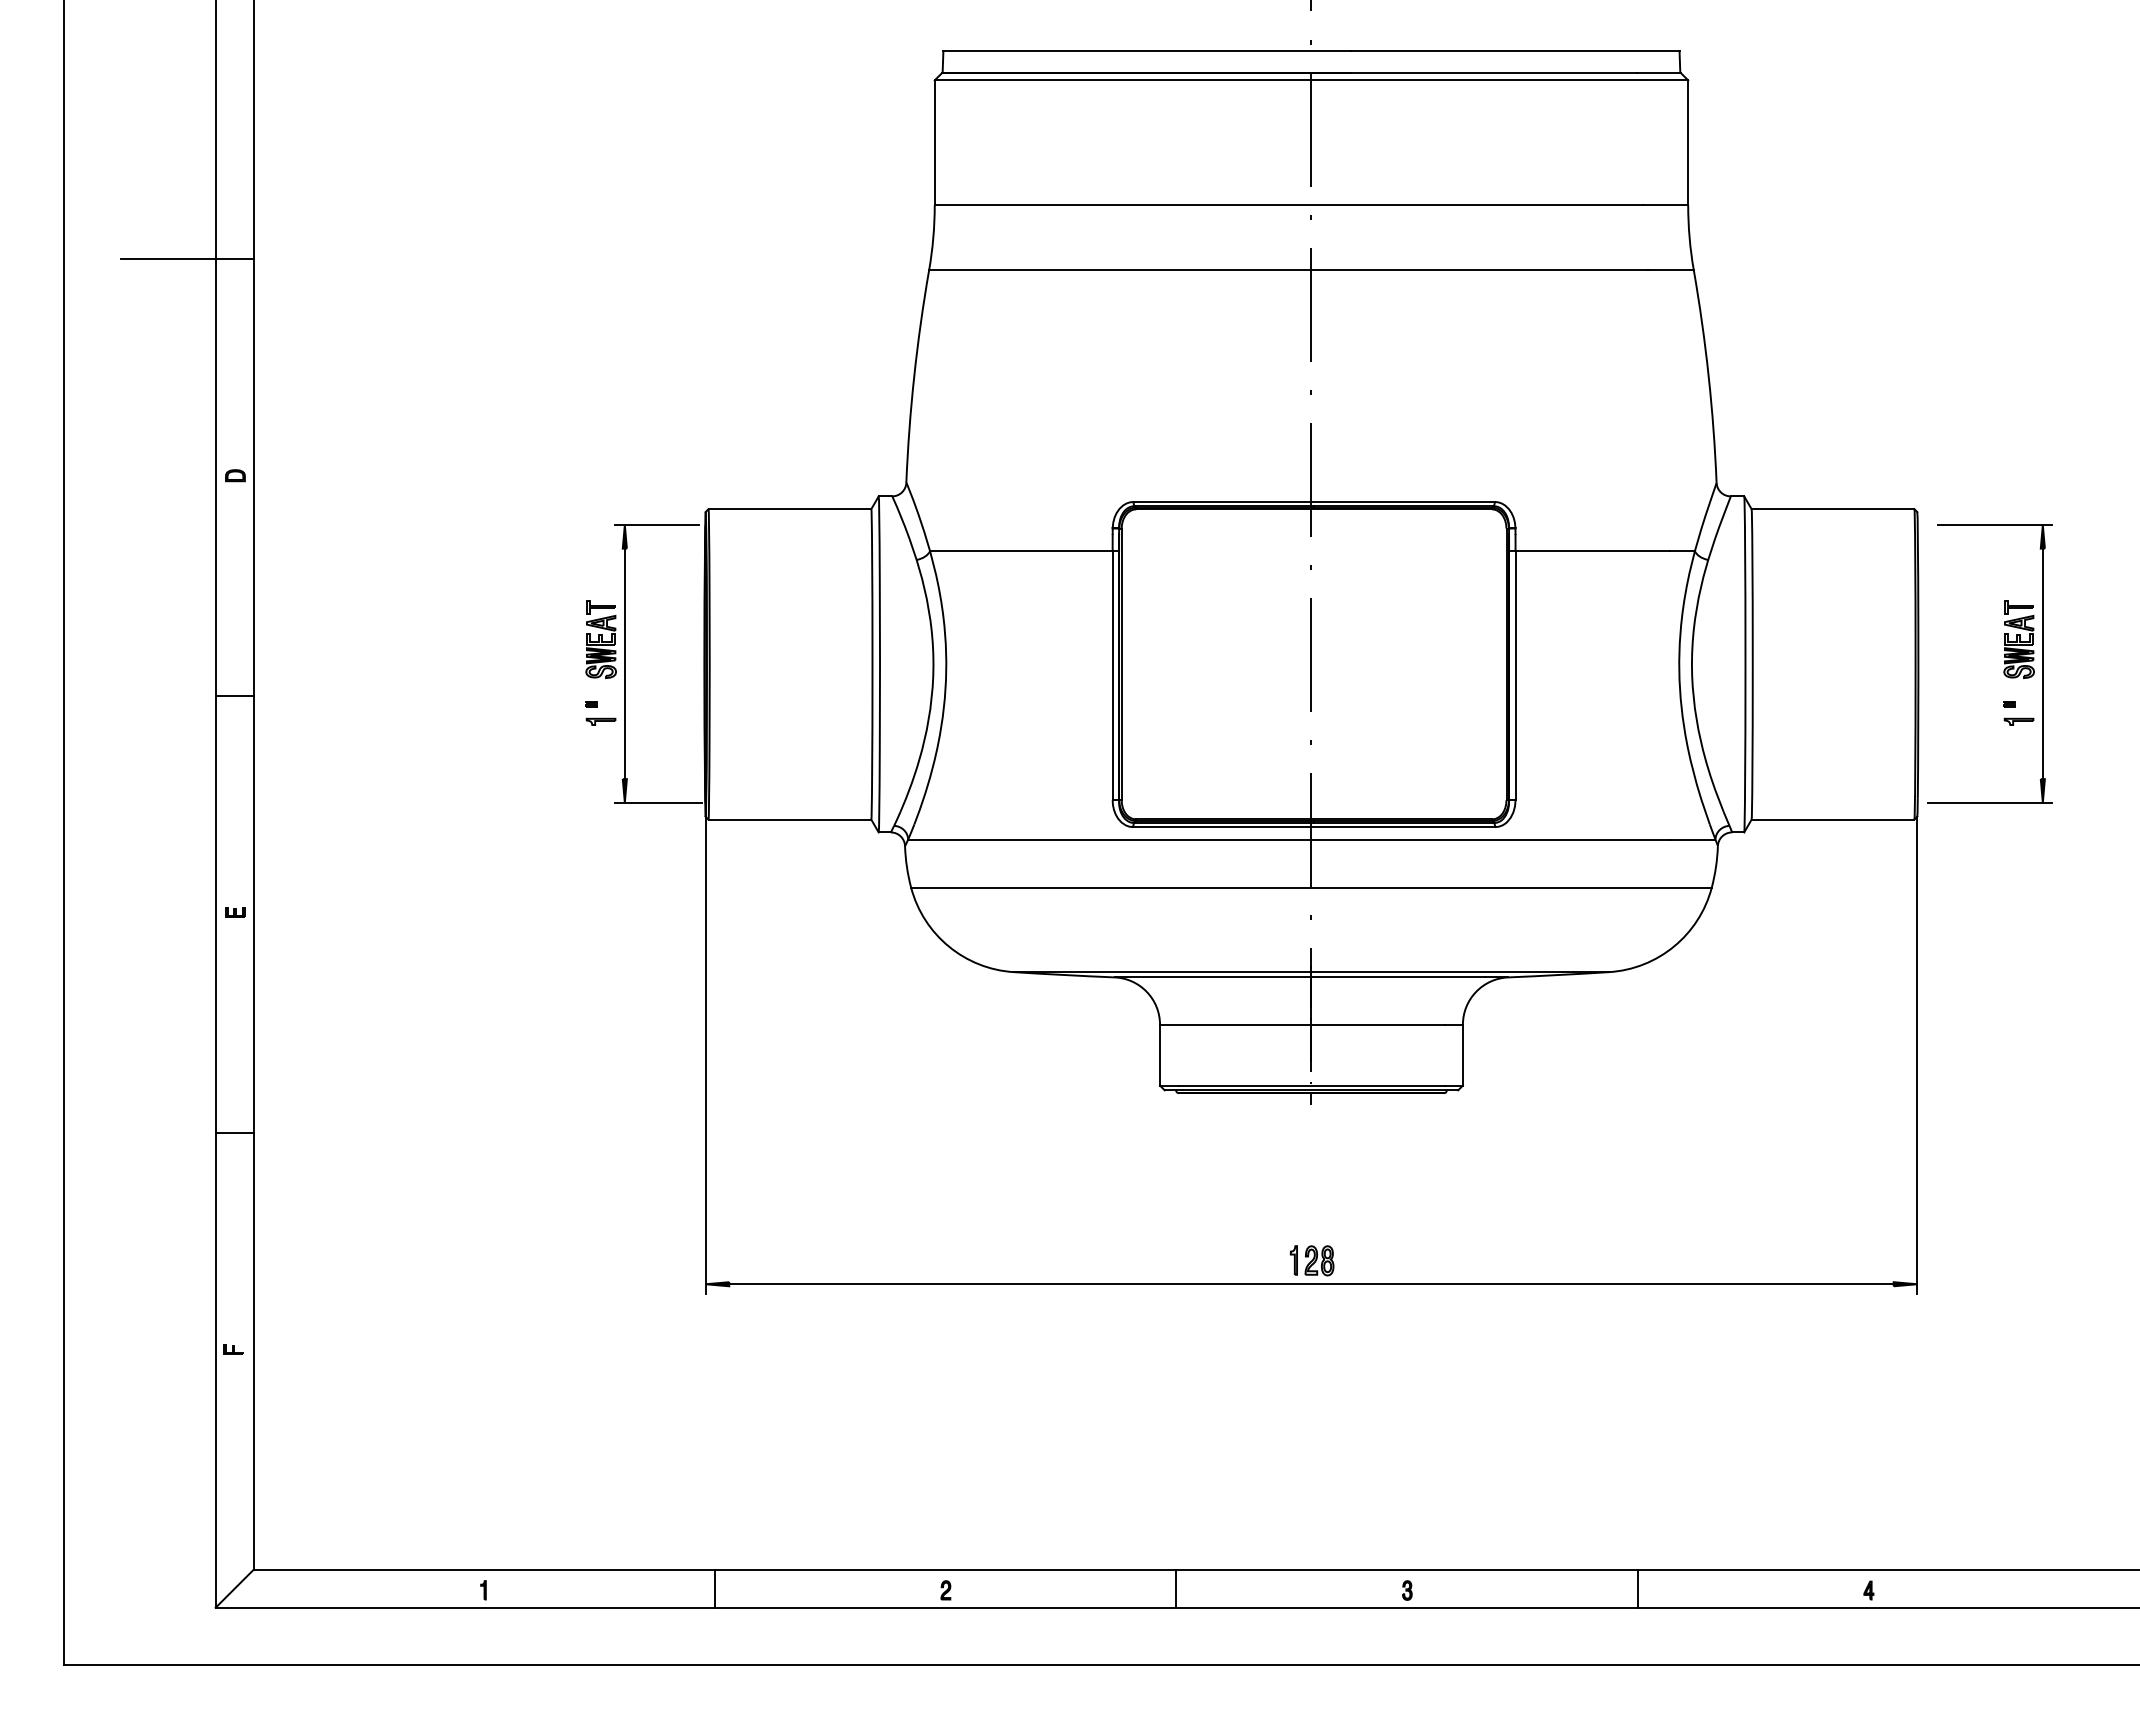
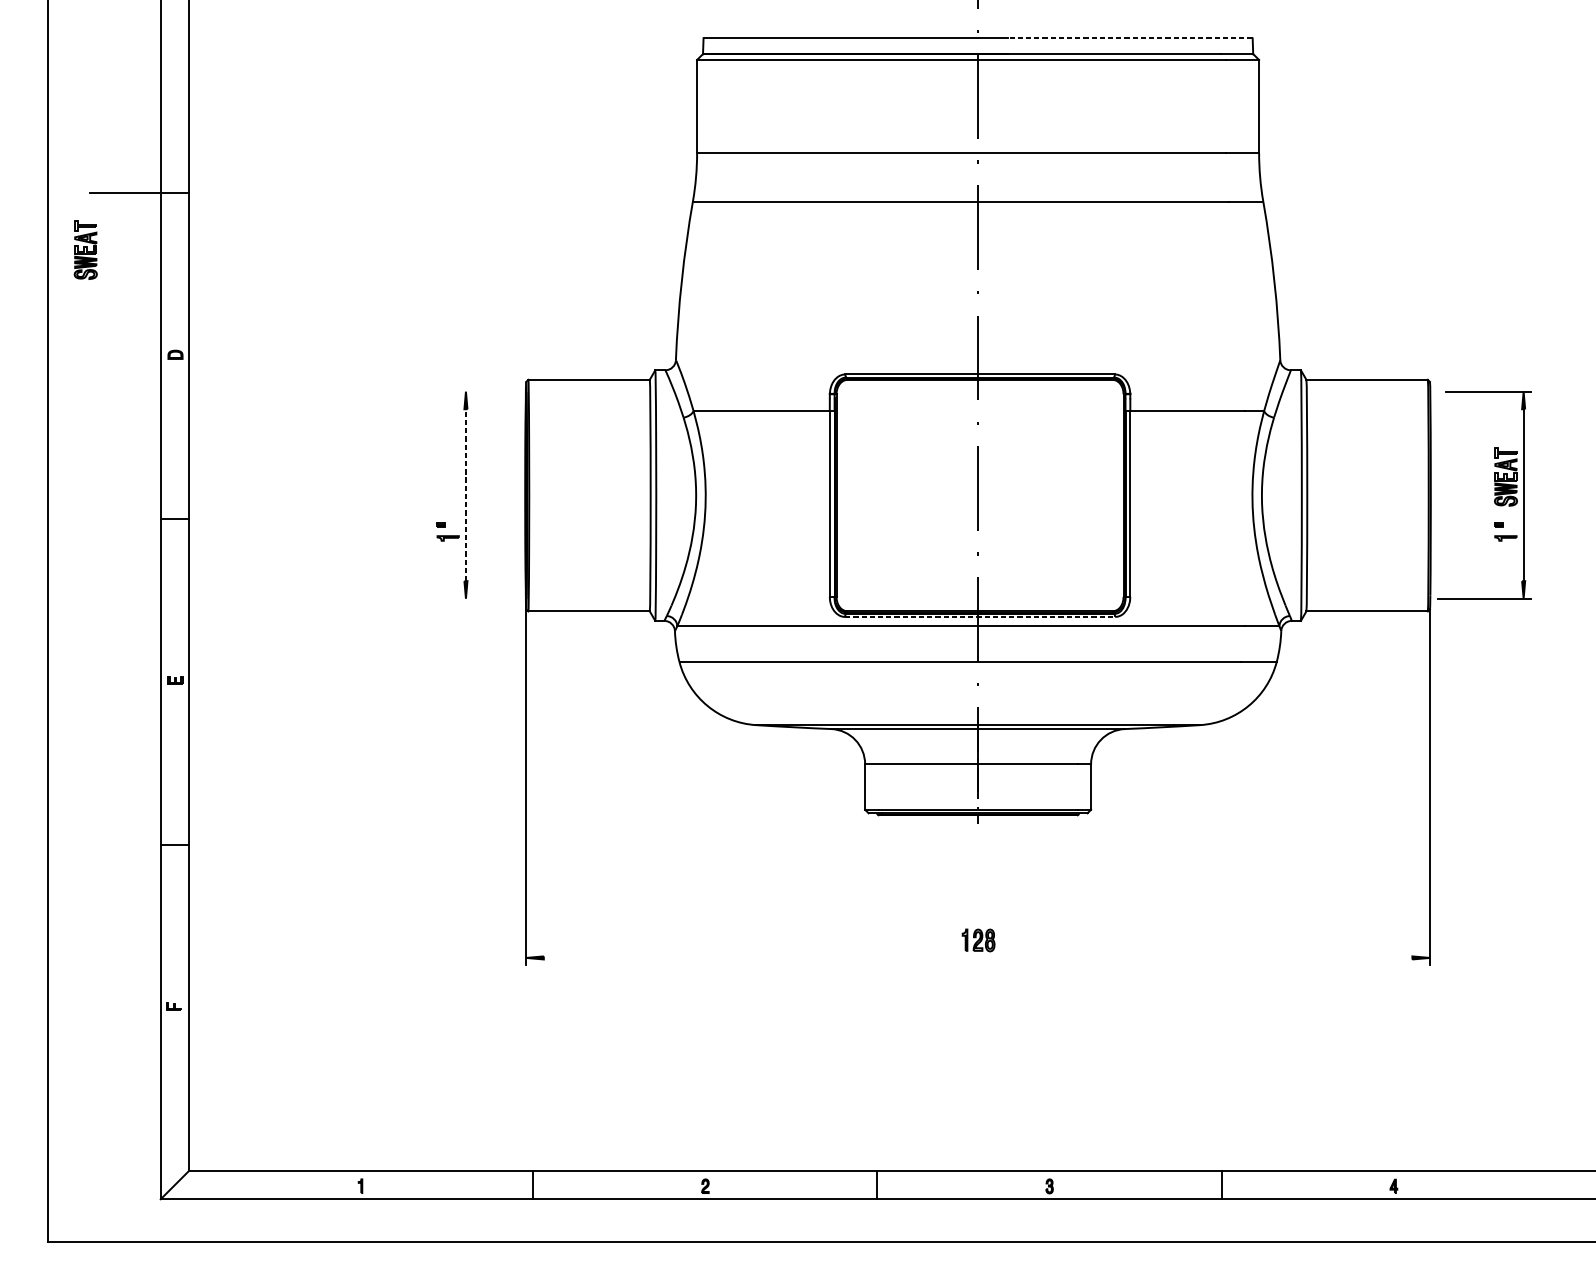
line: (1514, 51) -> (1129, 38), solid -> dashed
line: (657, 525) -> (490, 391), removed
part: (600, 639) -> (85, 250), moved
line: (624, 663) -> (465, 494), solid -> dashed
line: (658, 802) -> (491, 598), removed
line: (1314, 827) -> (980, 617), solid -> dashed
line: (1311, 1284) -> (978, 958), removed

